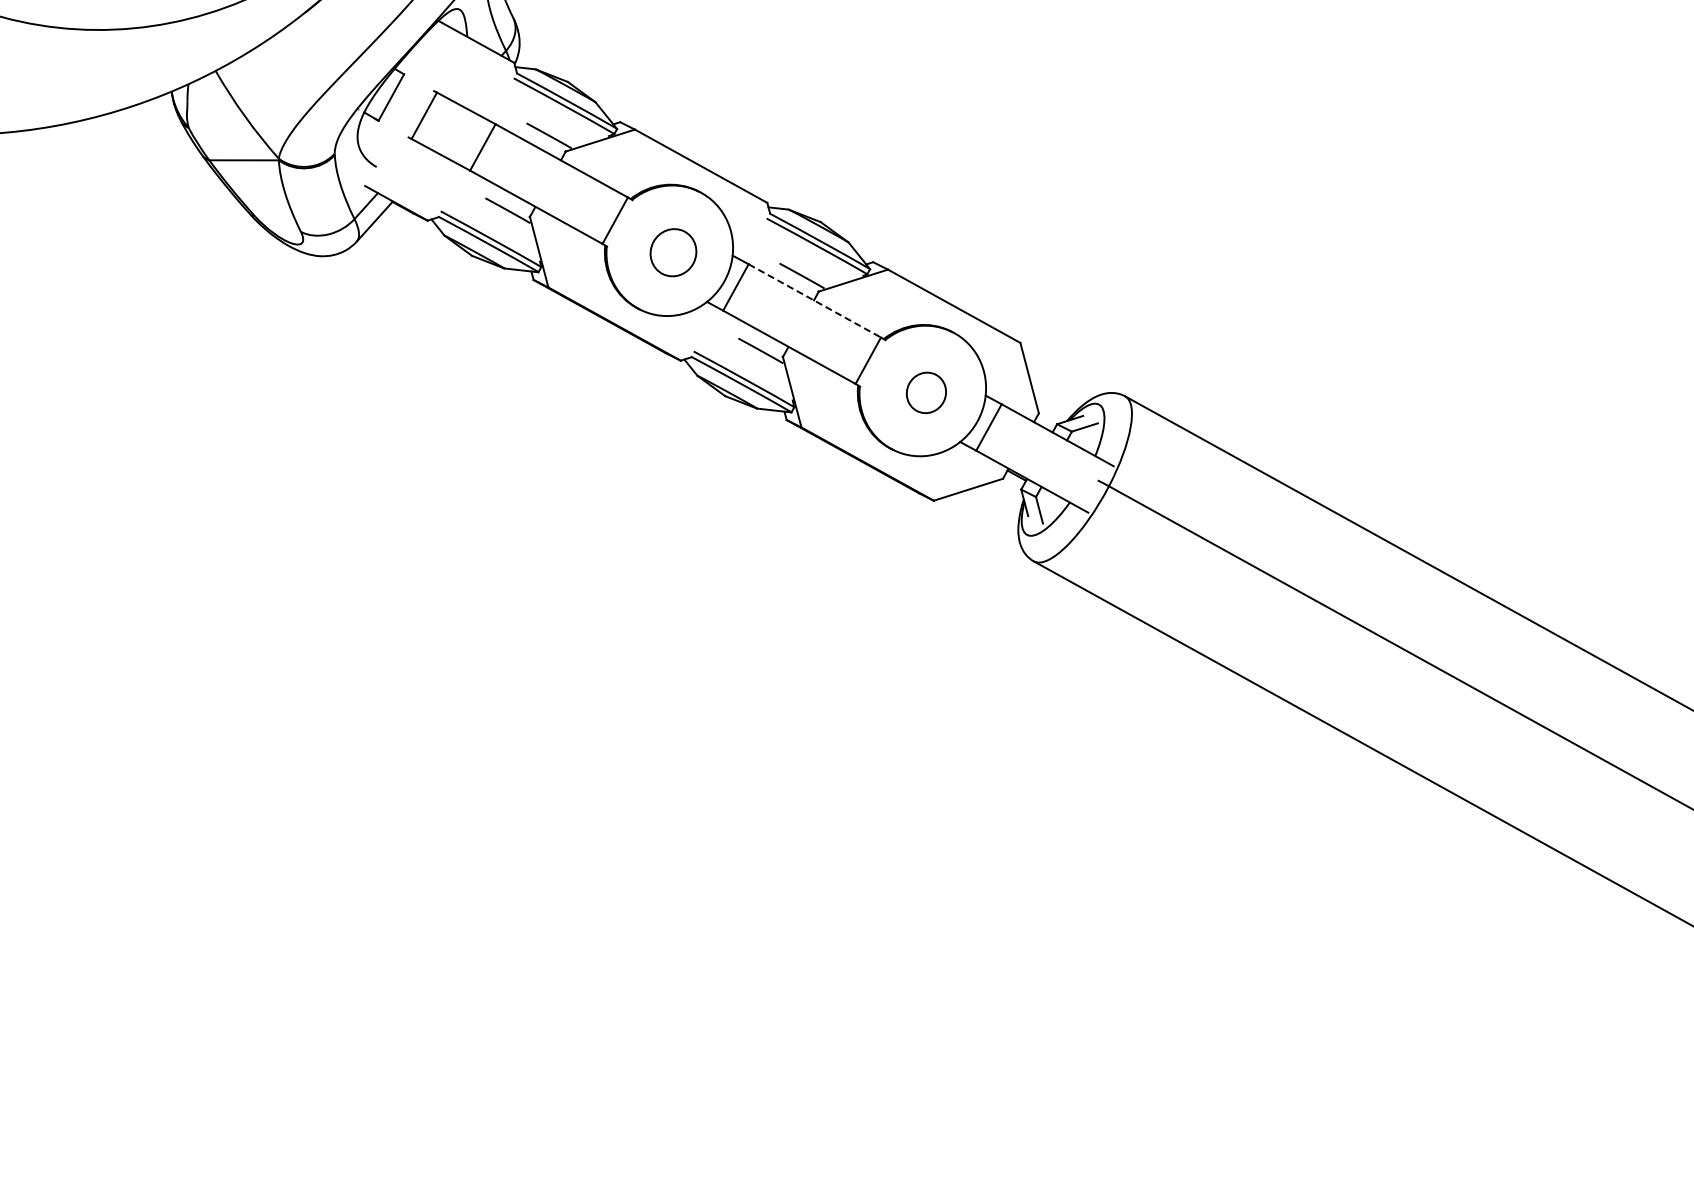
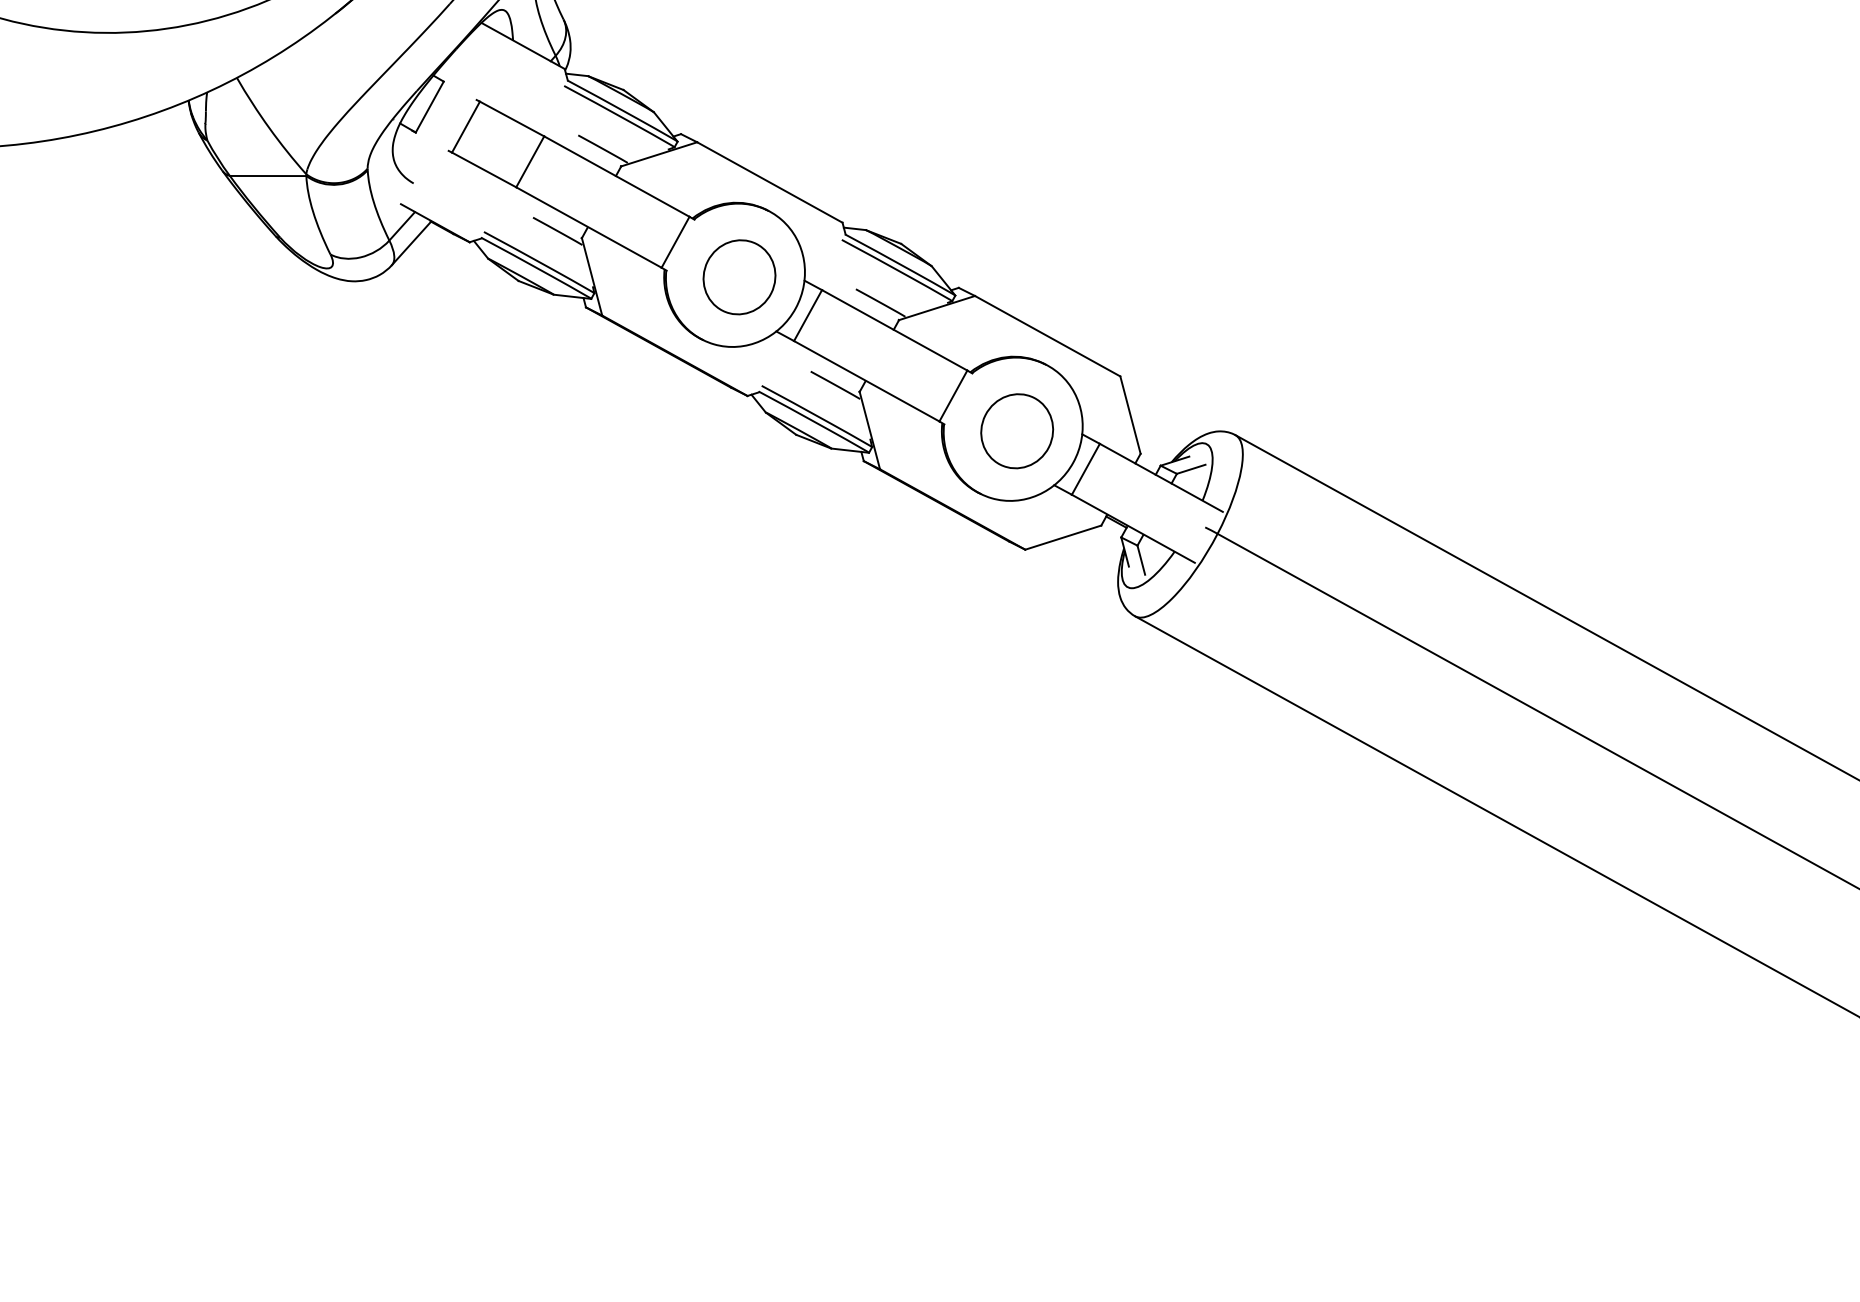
part: (673, 252) -> (739, 277), size x1.43
line: (814, 300) -> (894, 329), dashed -> solid
part: (926, 392) -> (1017, 430), size x1.67

